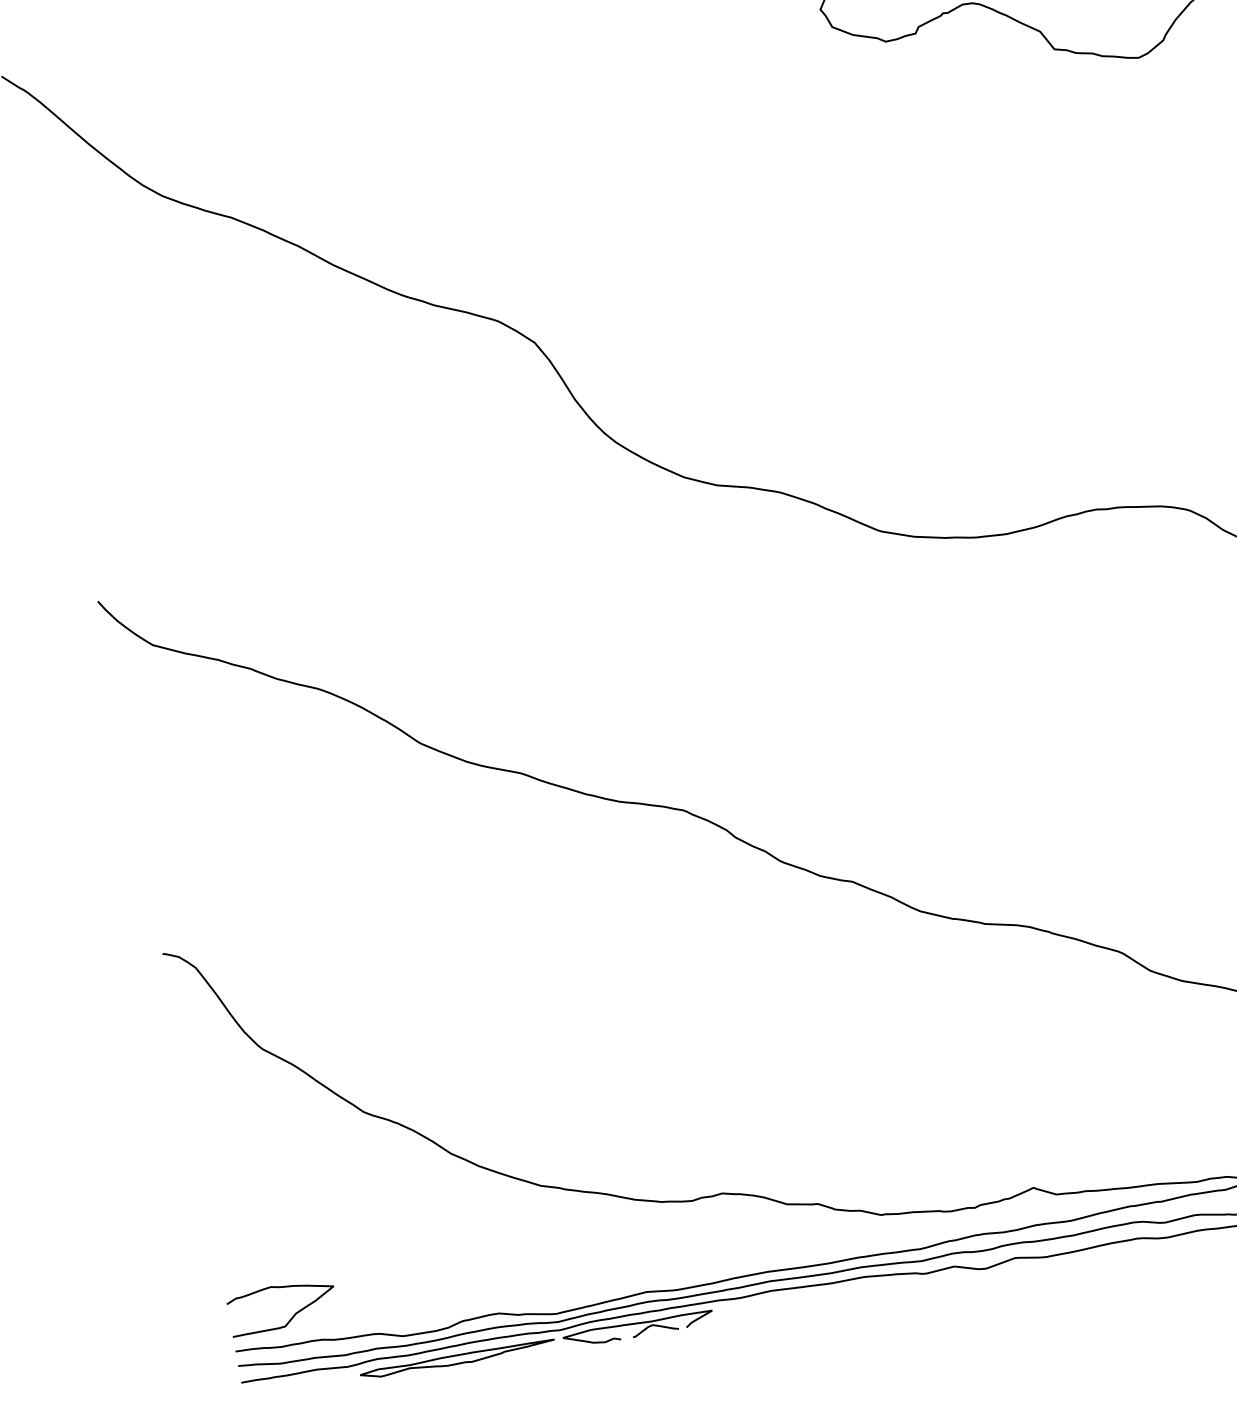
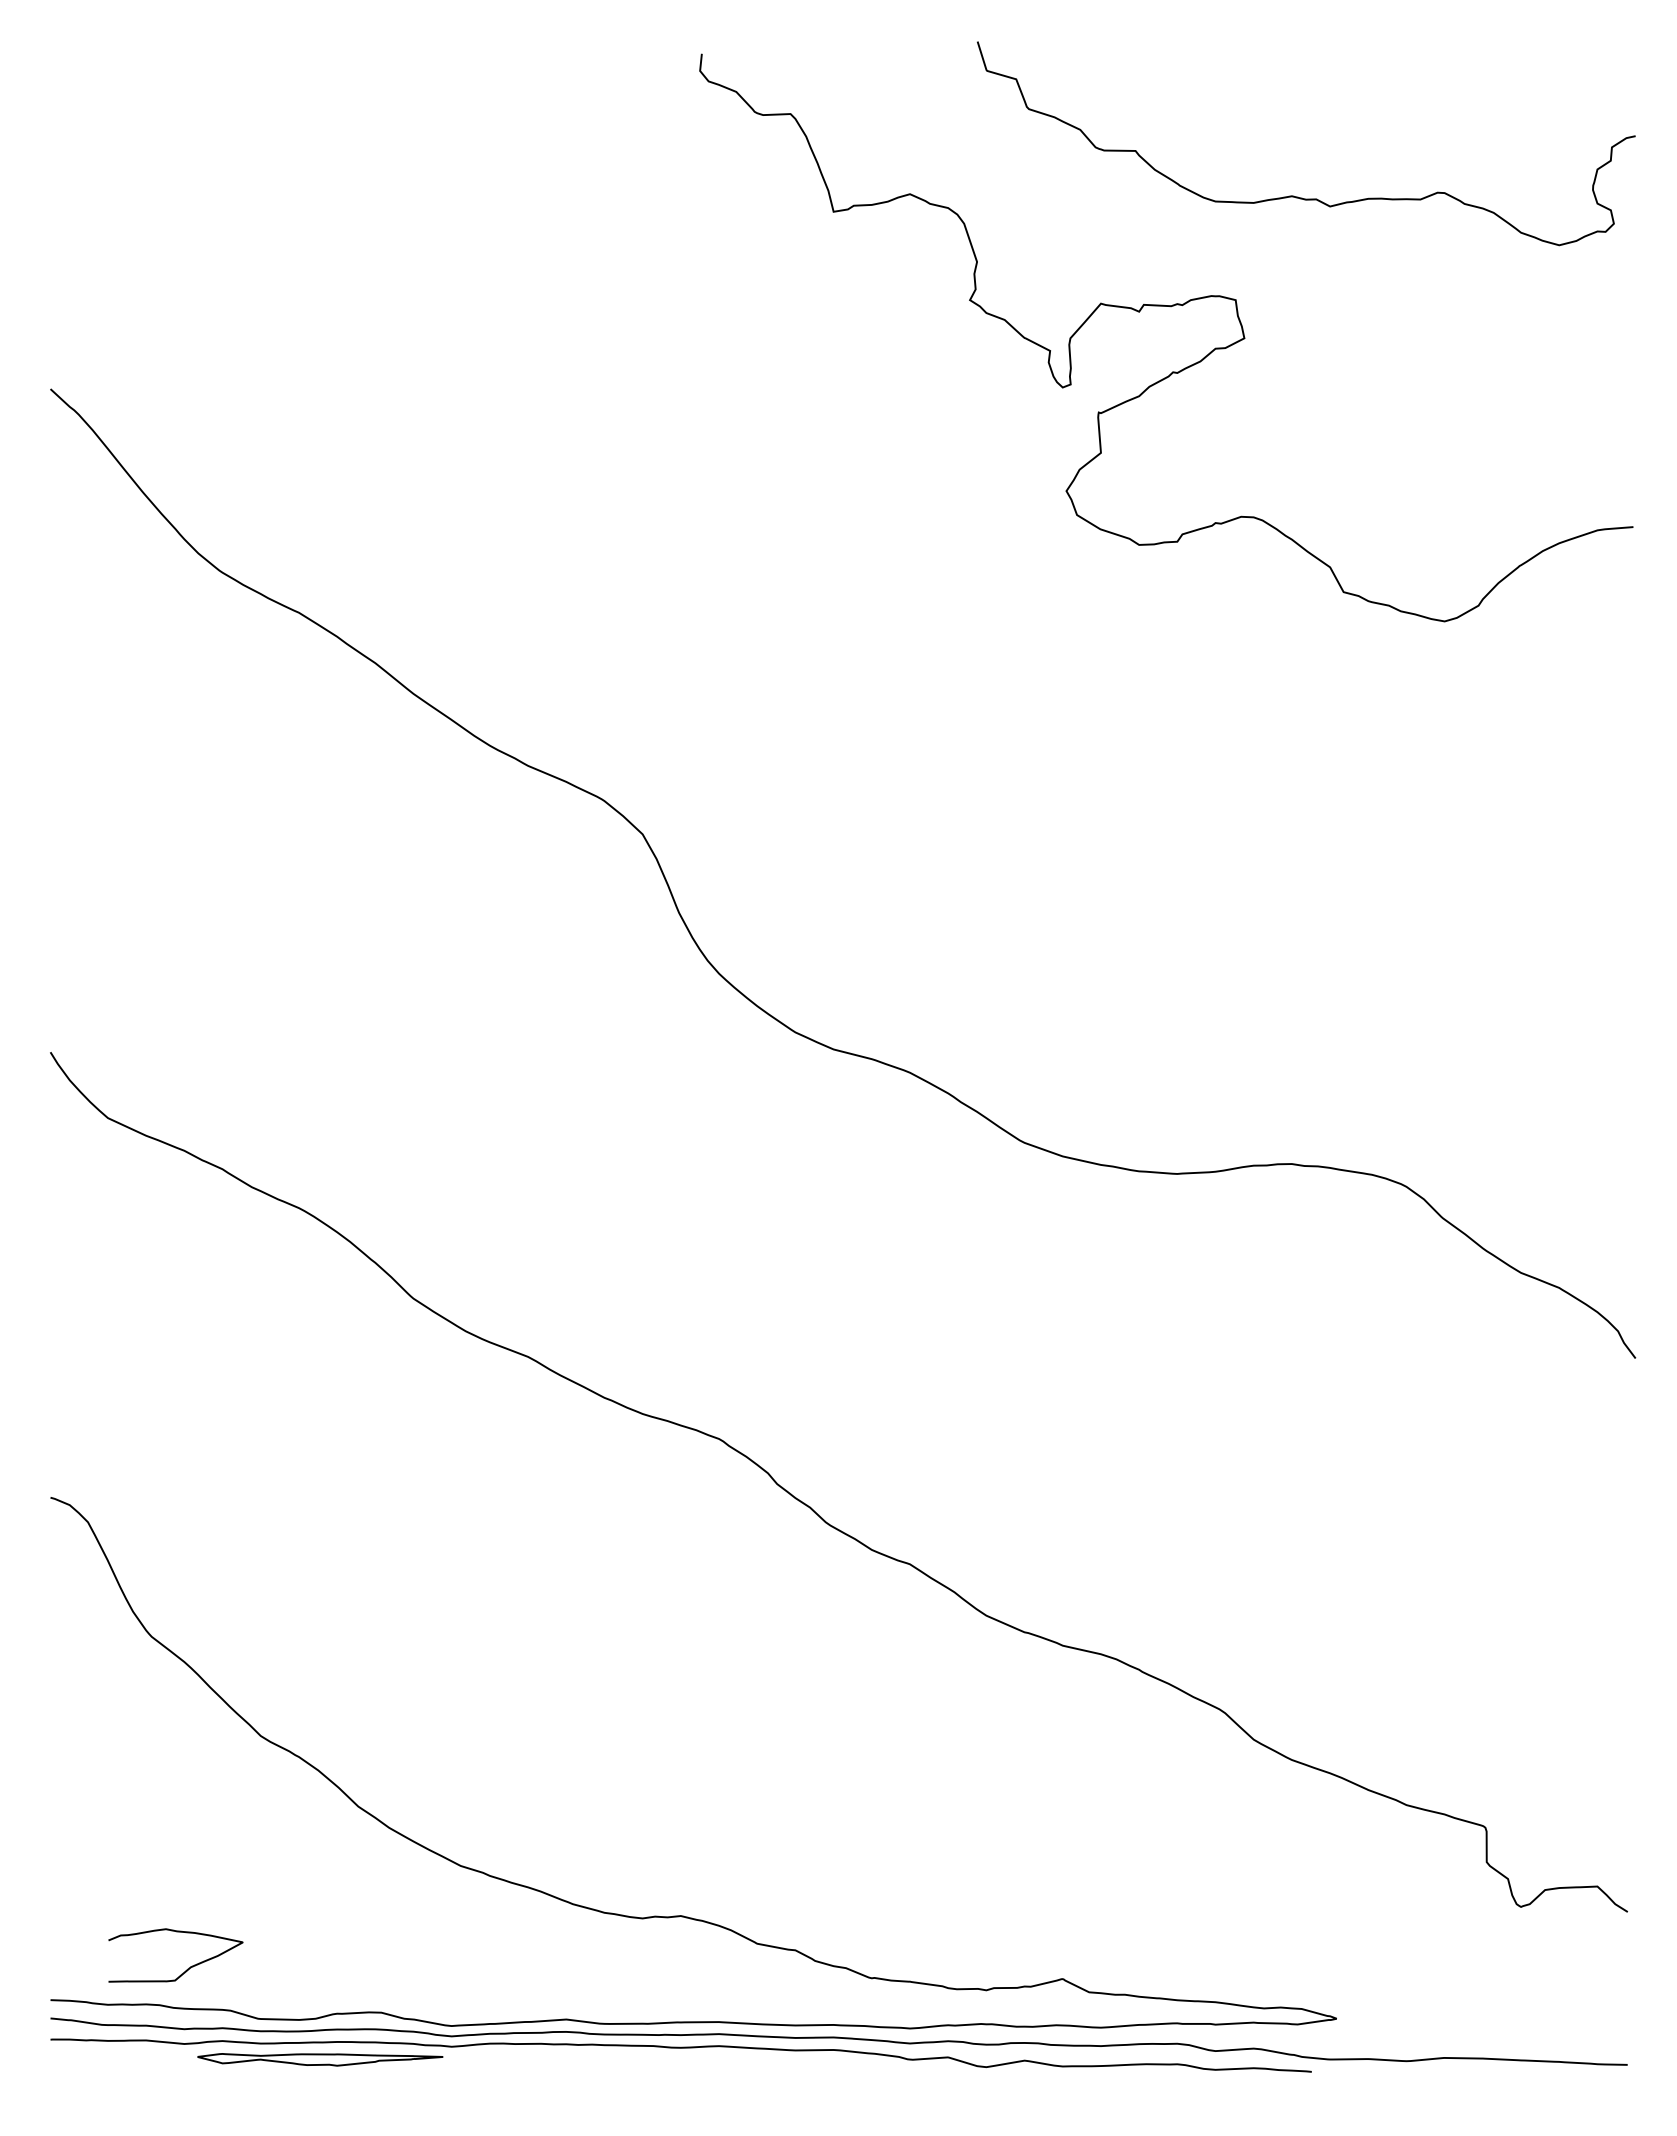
curve: (293, 1315) -> (187, 1968), moved
part: (637, 1328) -> (547, 2062), removed

